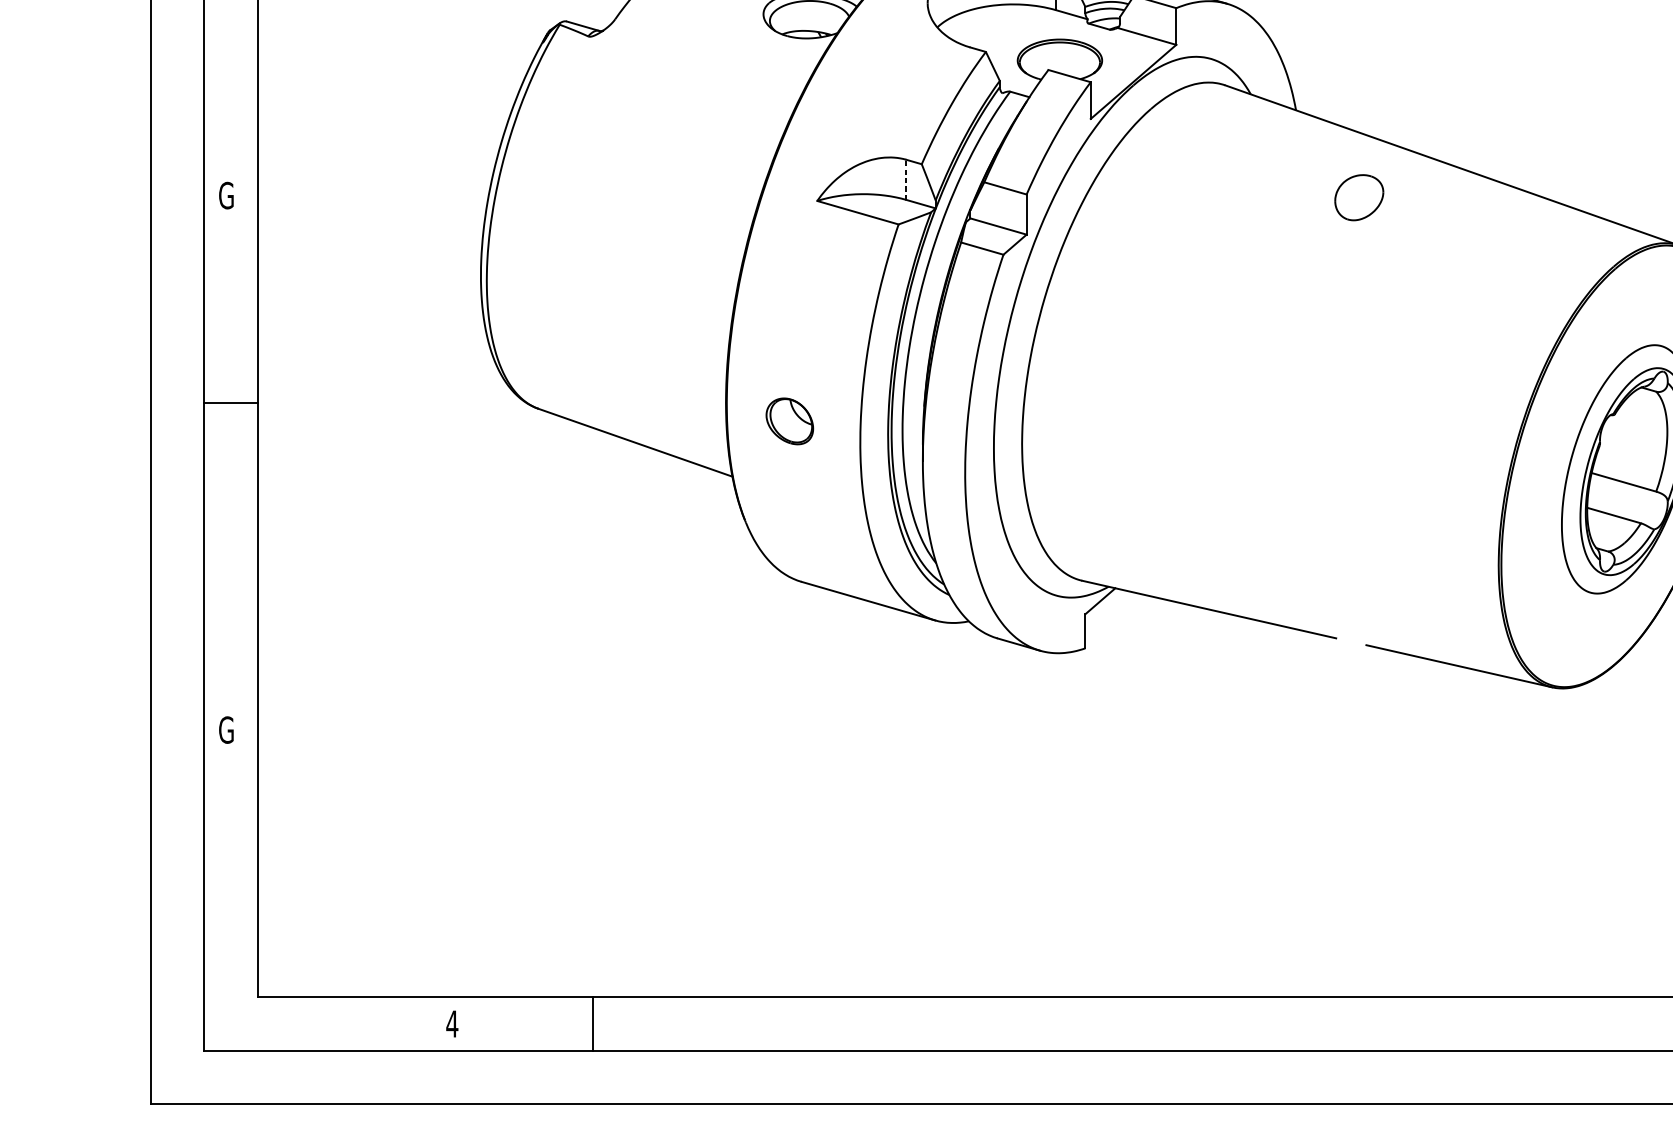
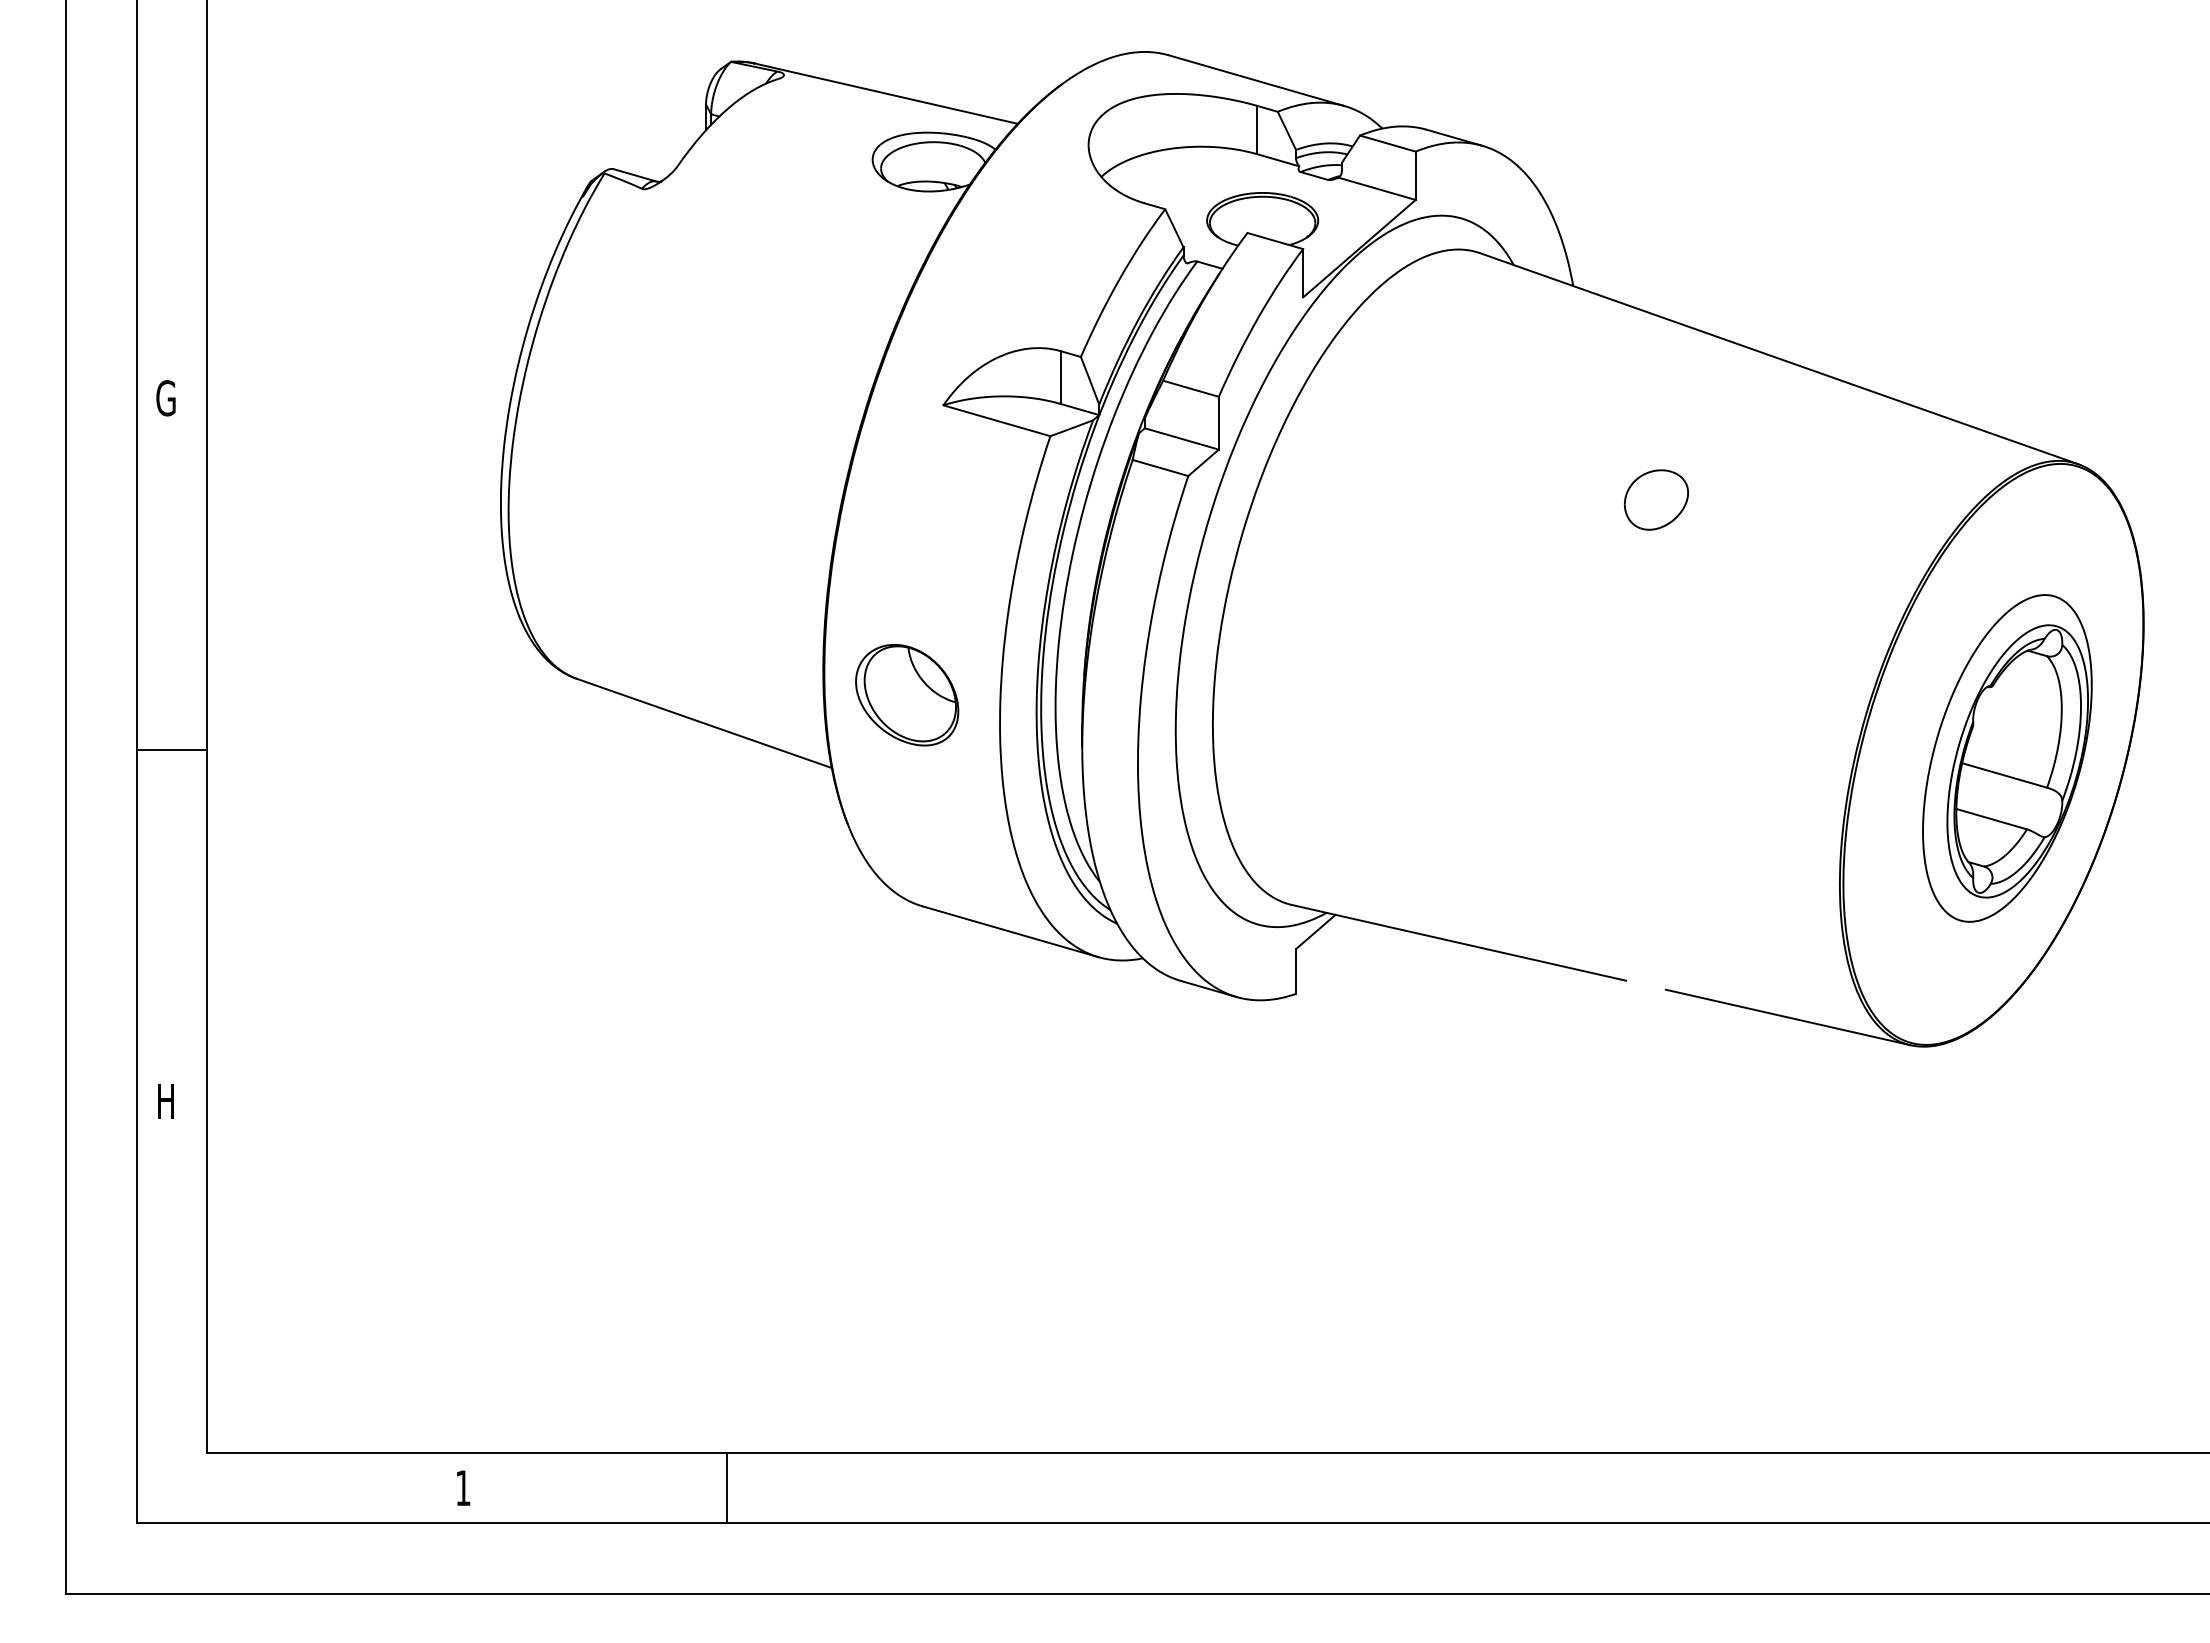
line: (906, 179) -> (1060, 377), dashed -> solid
part: (1359, 197) -> (1656, 499), moved
line: (230, 402) -> (171, 749), moved
part: (790, 421) -> (907, 695), size x1.67
text: (226, 730) -> (165, 1101), G -> H
text: (452, 1023) -> (463, 1487), 4 -> 1
line: (593, 1024) -> (727, 1488), moved

